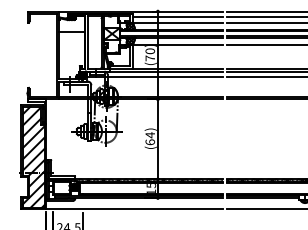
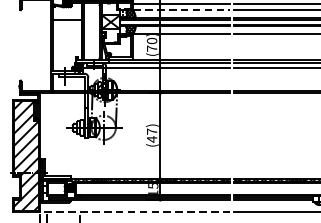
line: (177, 22) -> (181, 9), solid -> dashed
text: (150, 138) -> (152, 135), (64) -> (47)
line: (134, 209) -> (135, 212), solid -> dashed

